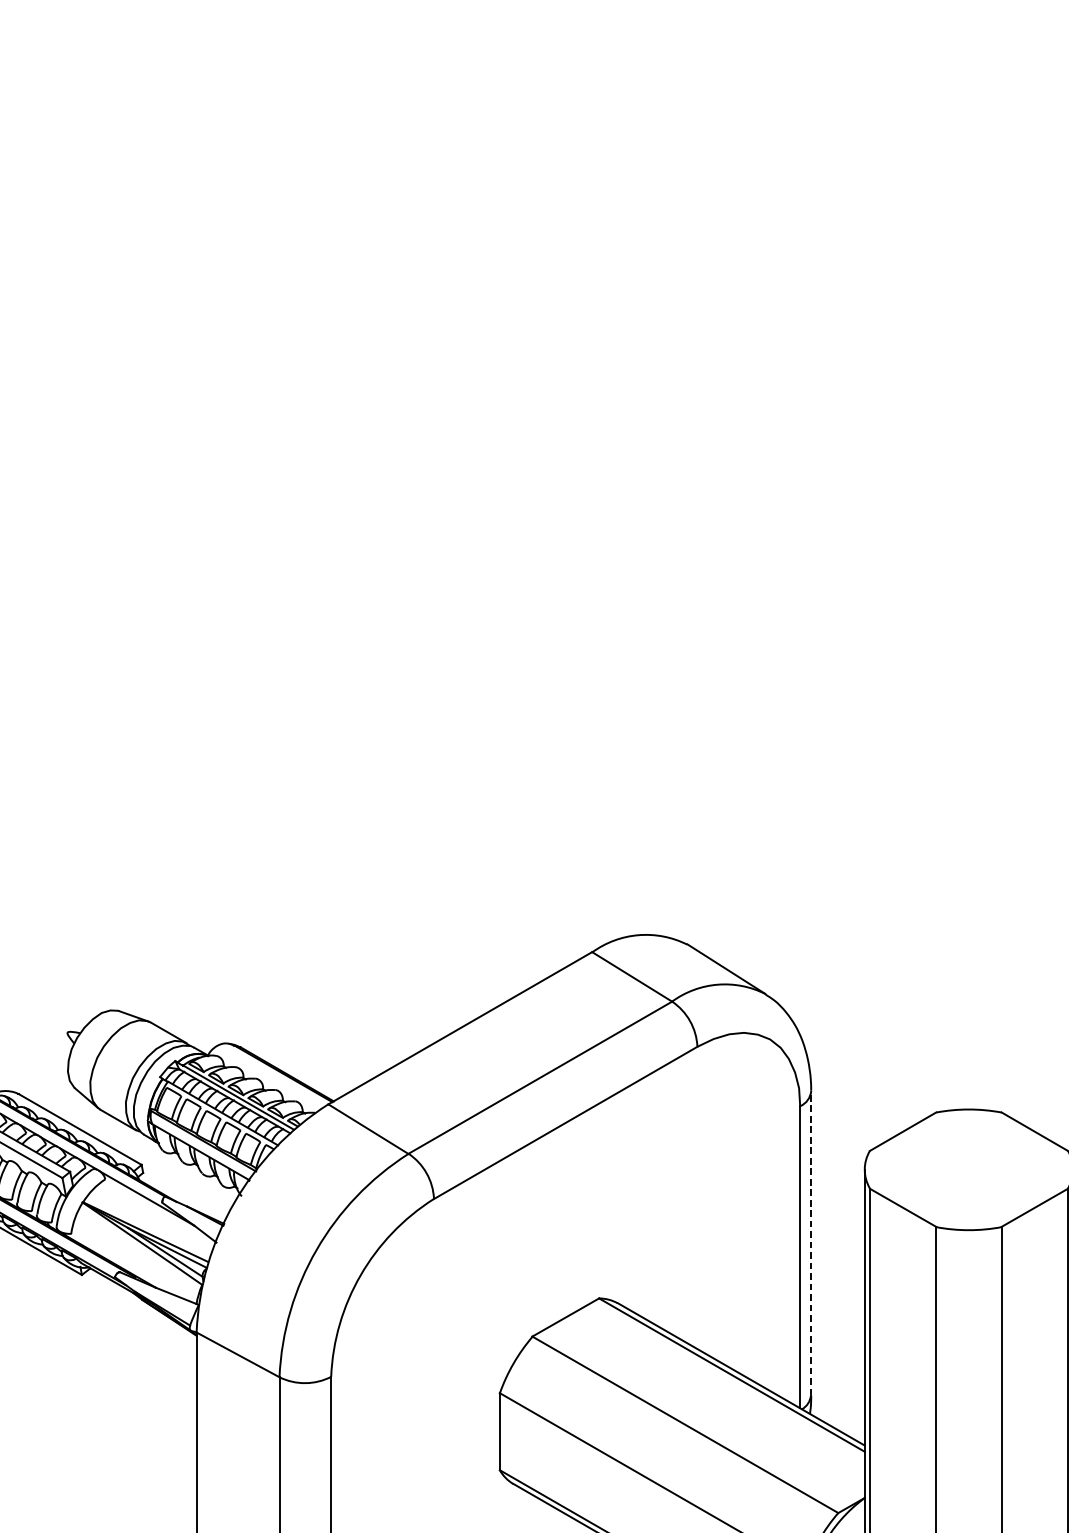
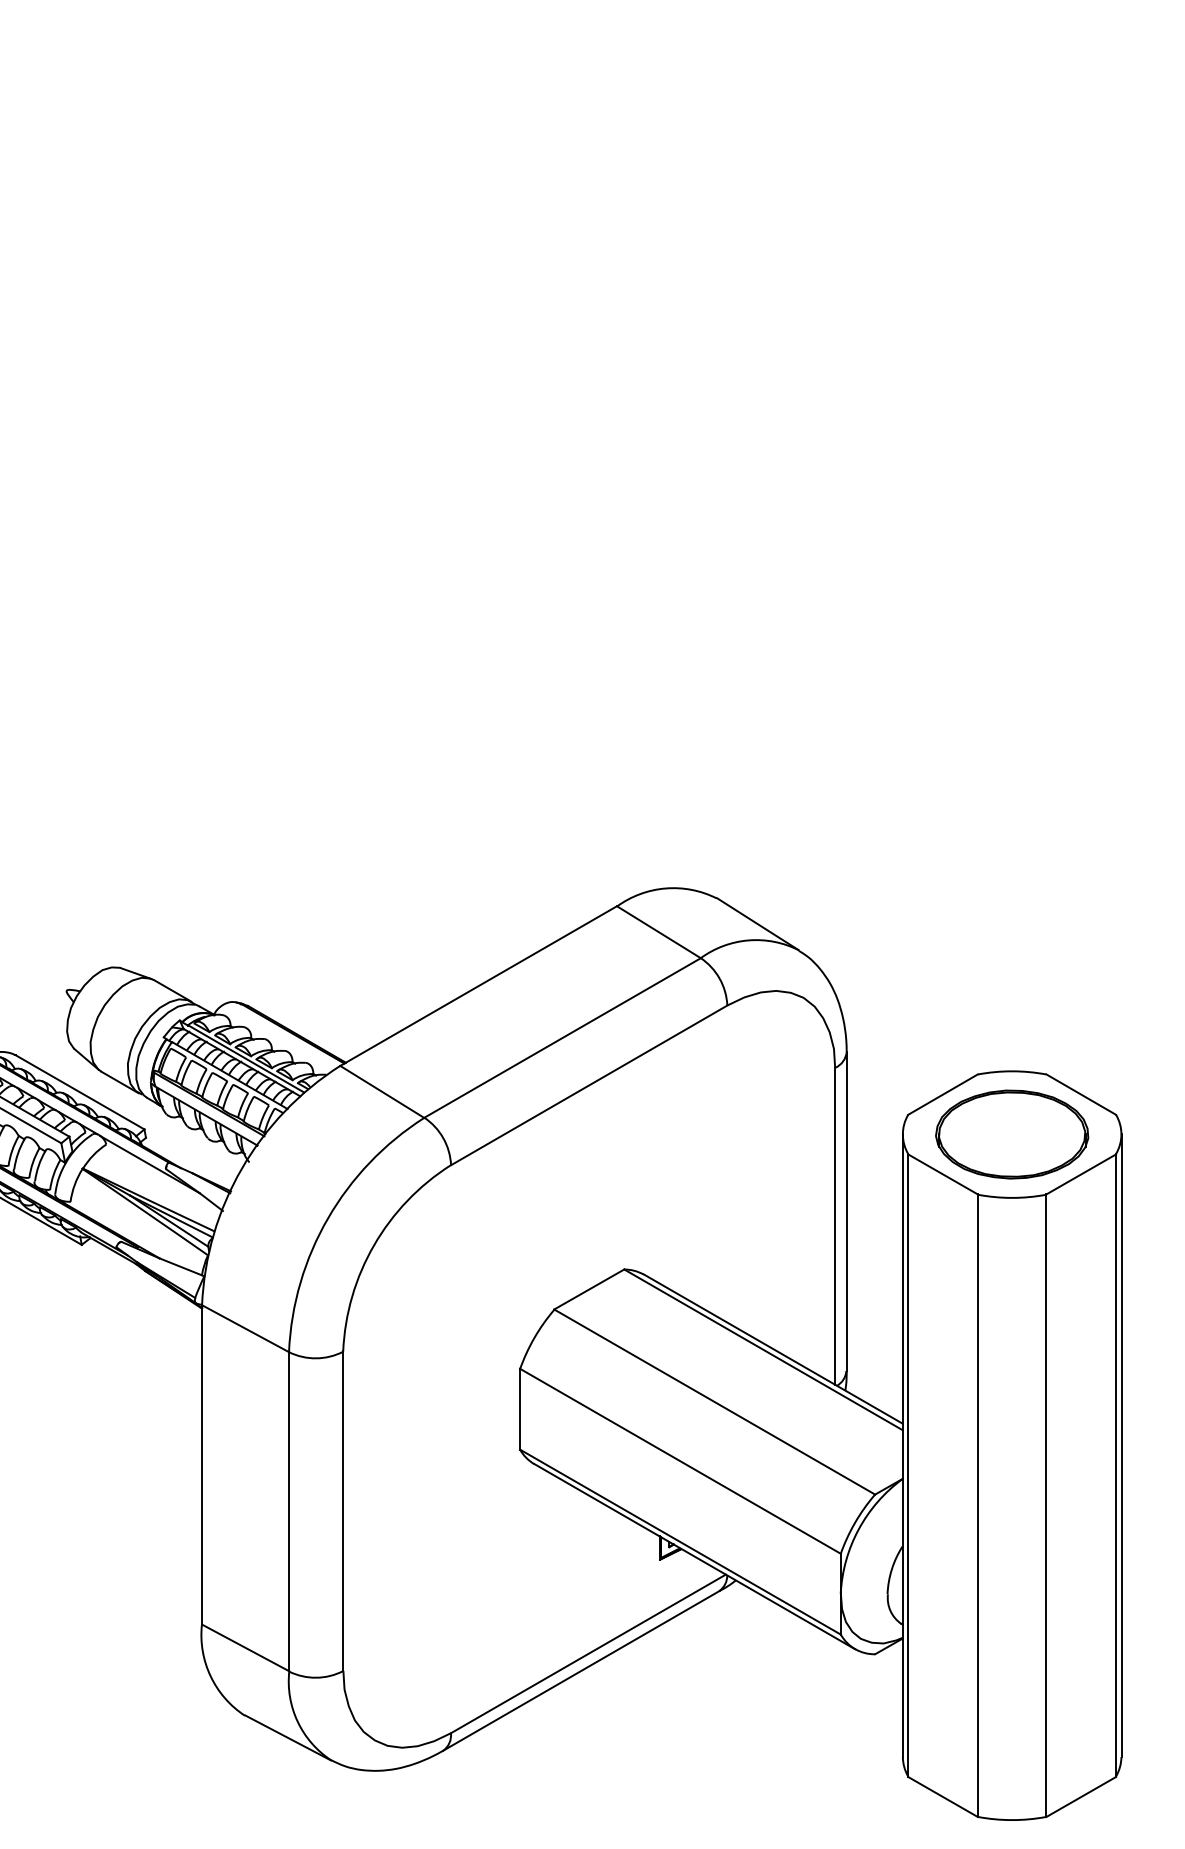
part: (969, 1169) -> (1012, 1134), added
line: (811, 1243) -> (846, 1211), dashed -> solid

